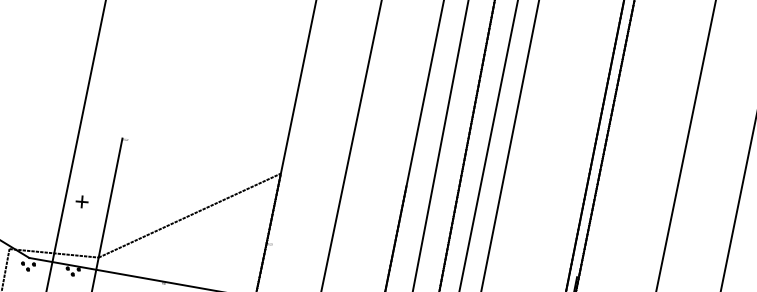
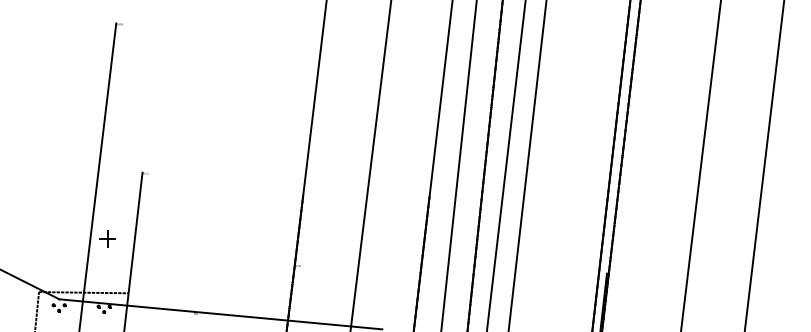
part: (82, 202) -> (107, 239), size x1.4
line: (189, 215) -> (215, 243), removed

